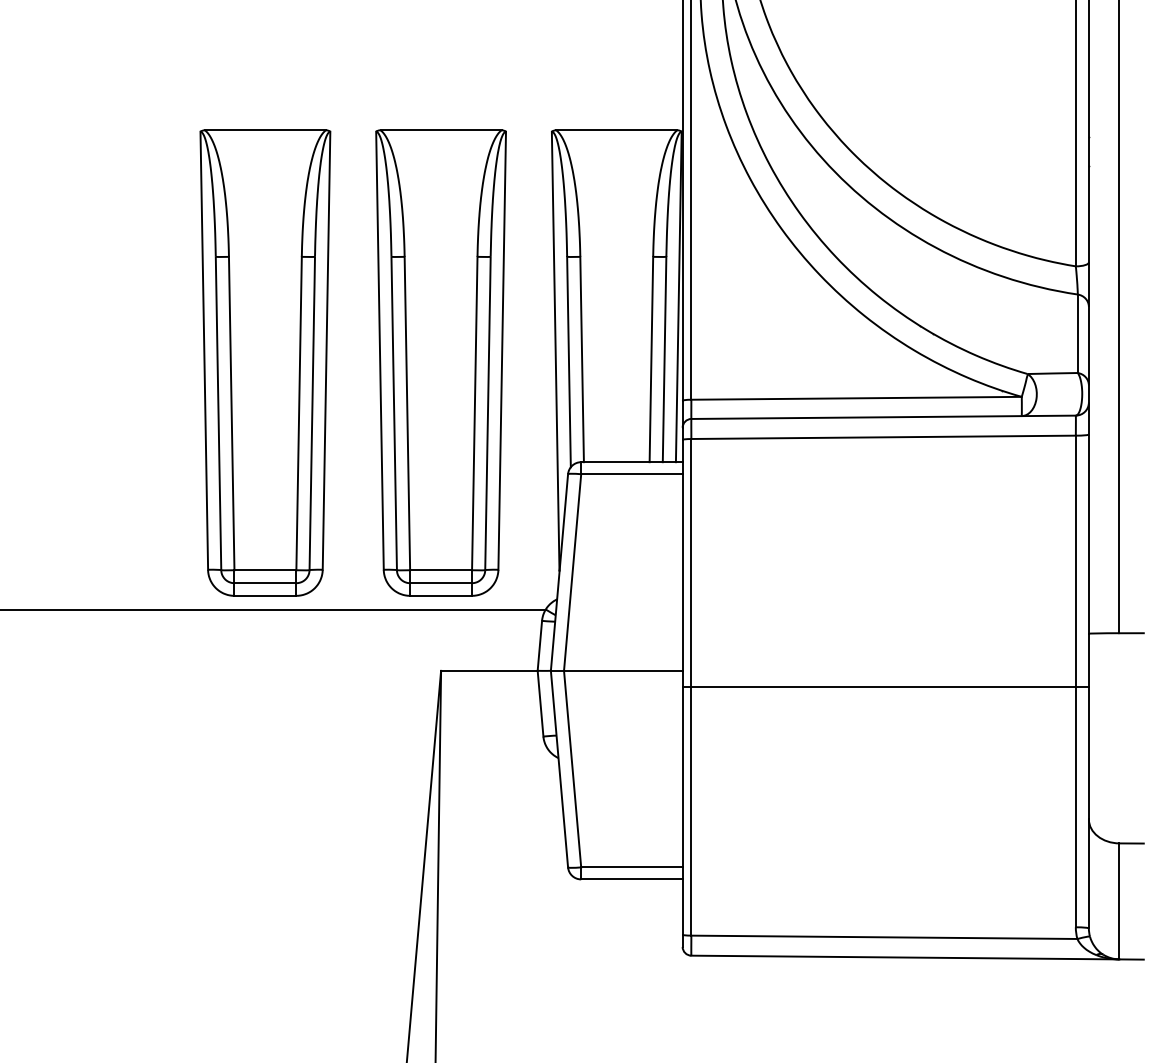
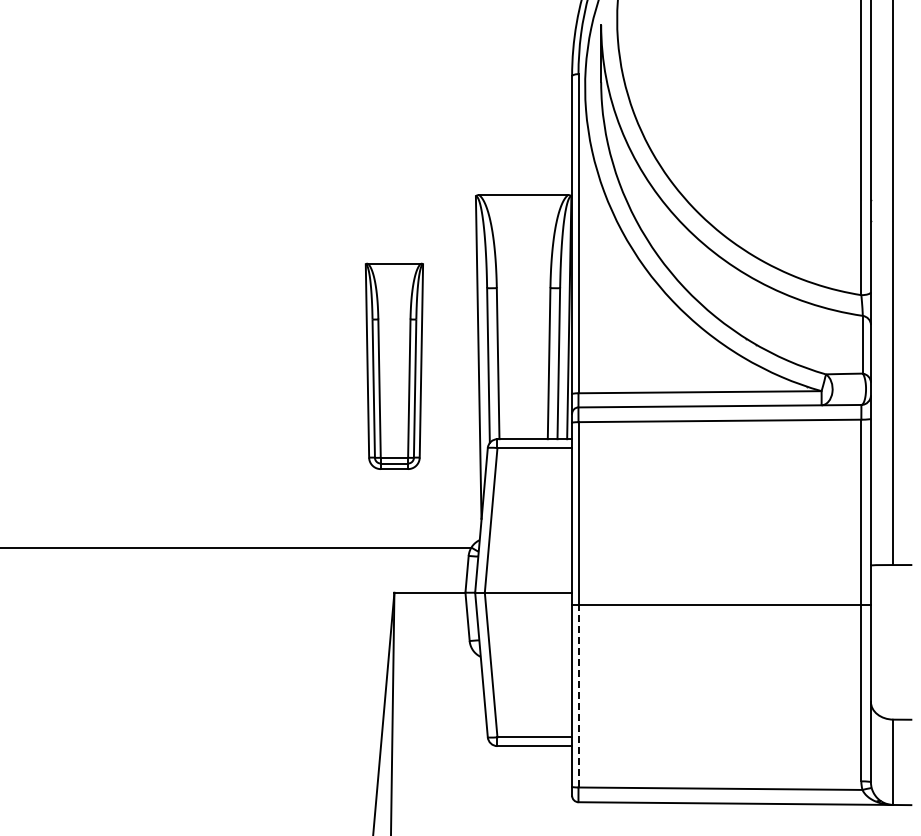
part: (264, 363) -> (264, 366), removed
part: (441, 363) -> (394, 366), size x0.6
line: (691, 810) -> (578, 695), solid -> dashed

